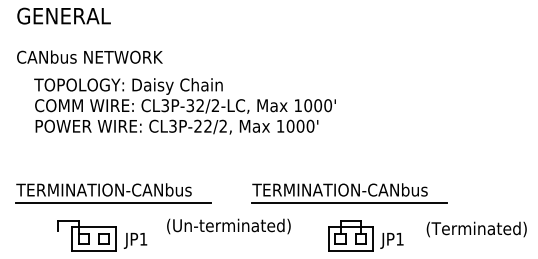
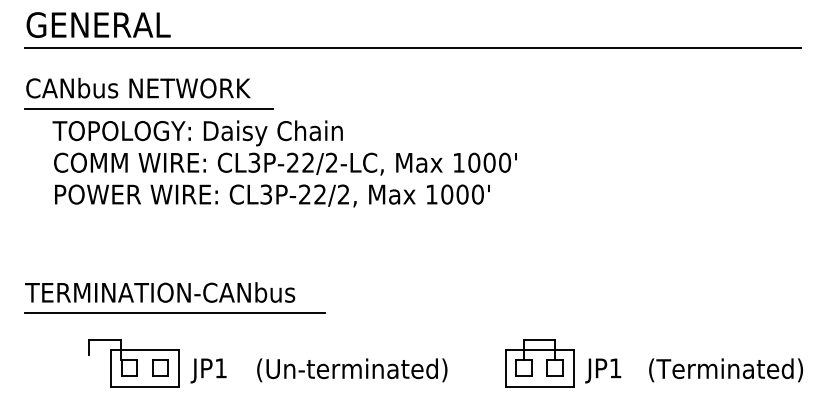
line: (268, 31) -> (413, 48), added
line: (96, 70) -> (148, 108), added
text: (190, 105) -> (293, 162), CL3P-32/2-LC, -> CL3P-22/2-LC,
part: (349, 193) -> (537, 297), removed
text: (228, 226) -> (351, 370), moved
text: (476, 229) -> (725, 370), moved

